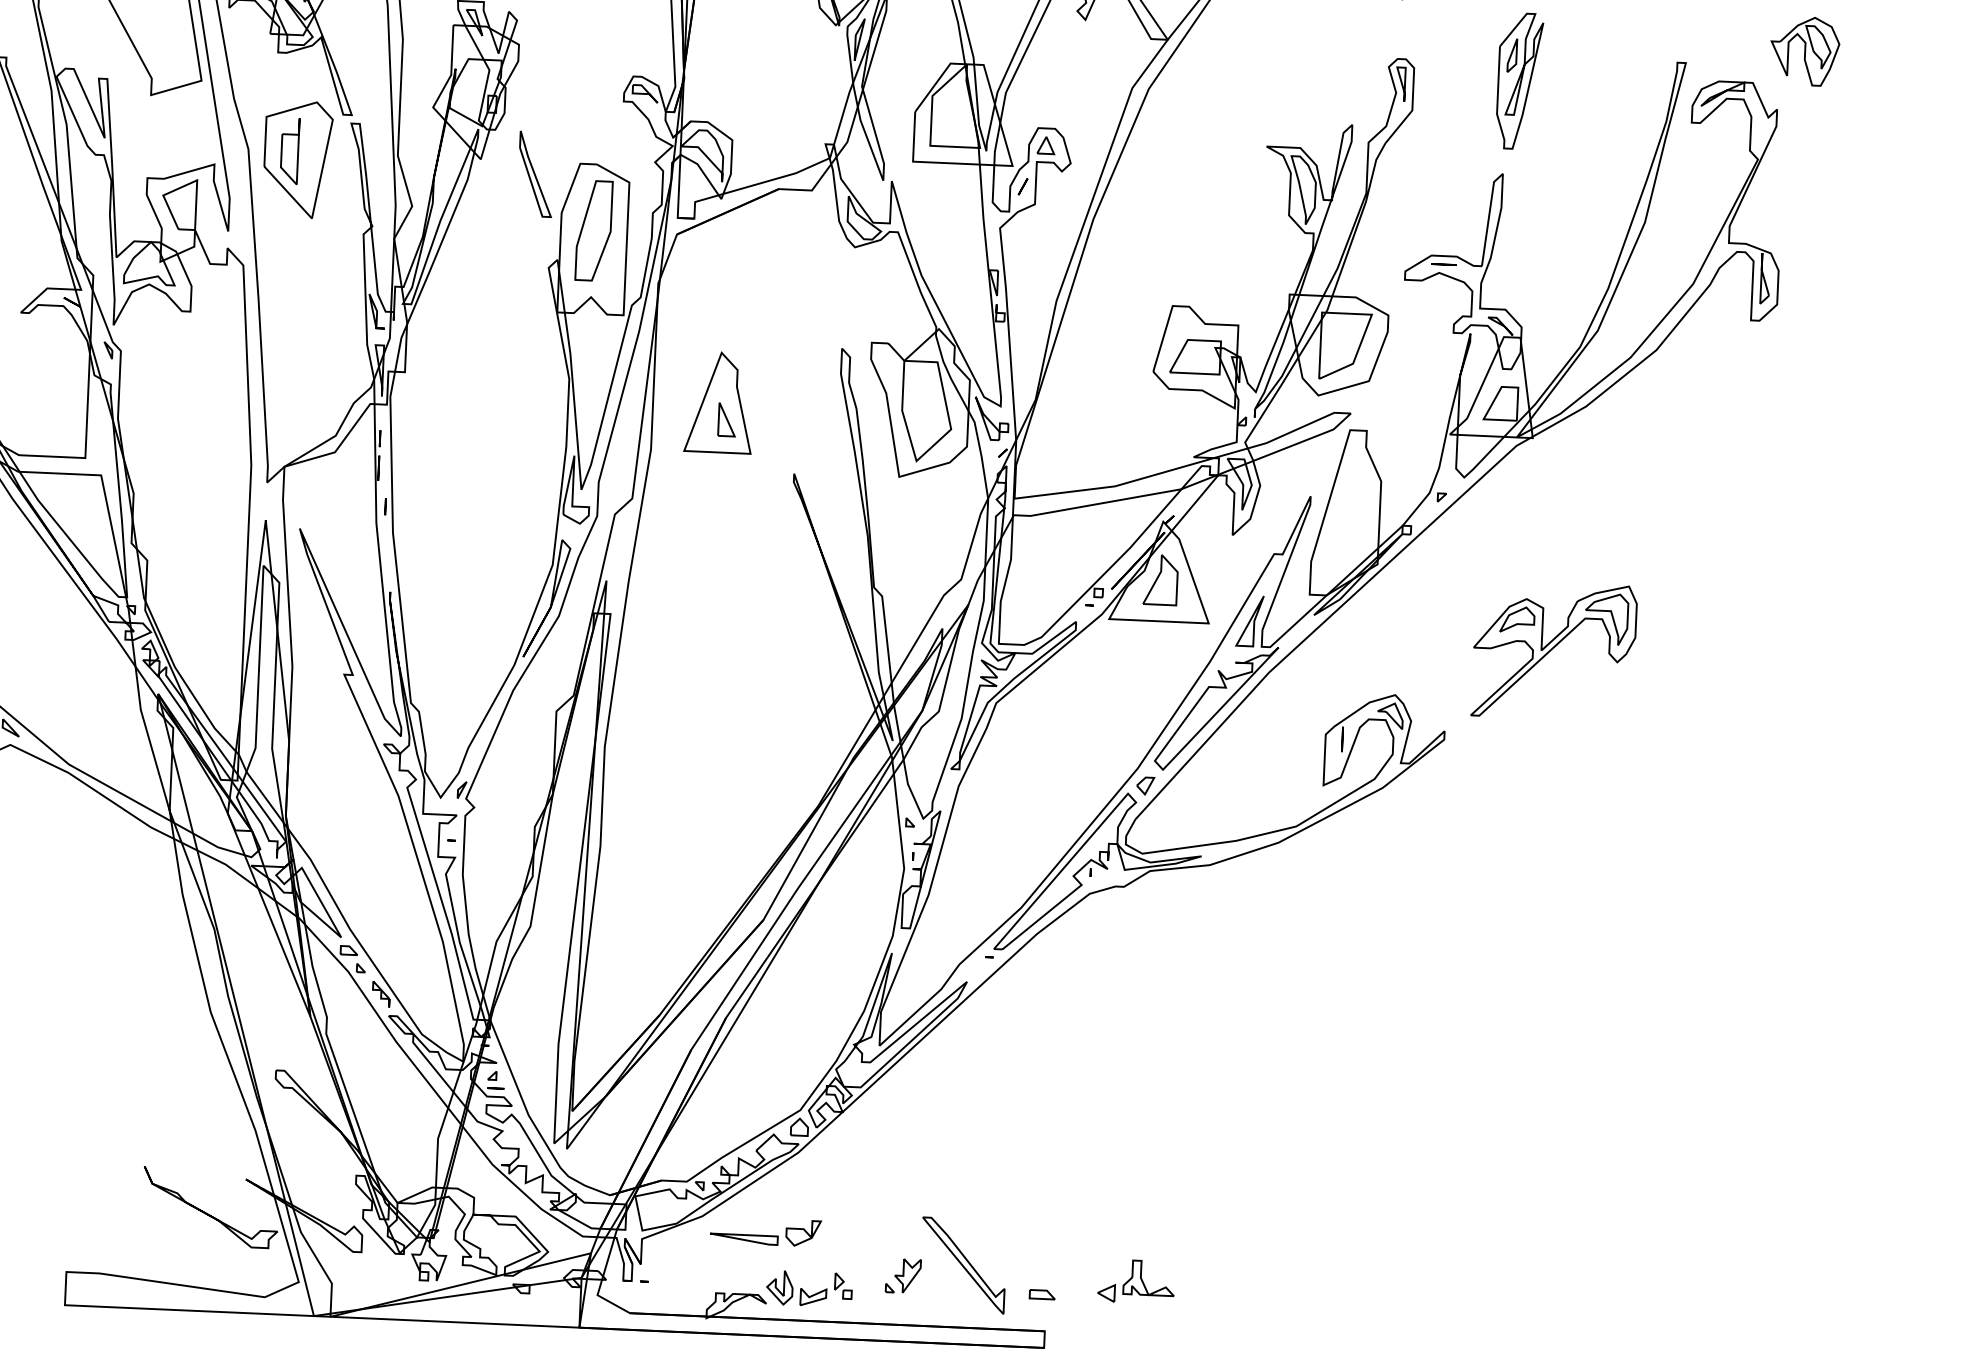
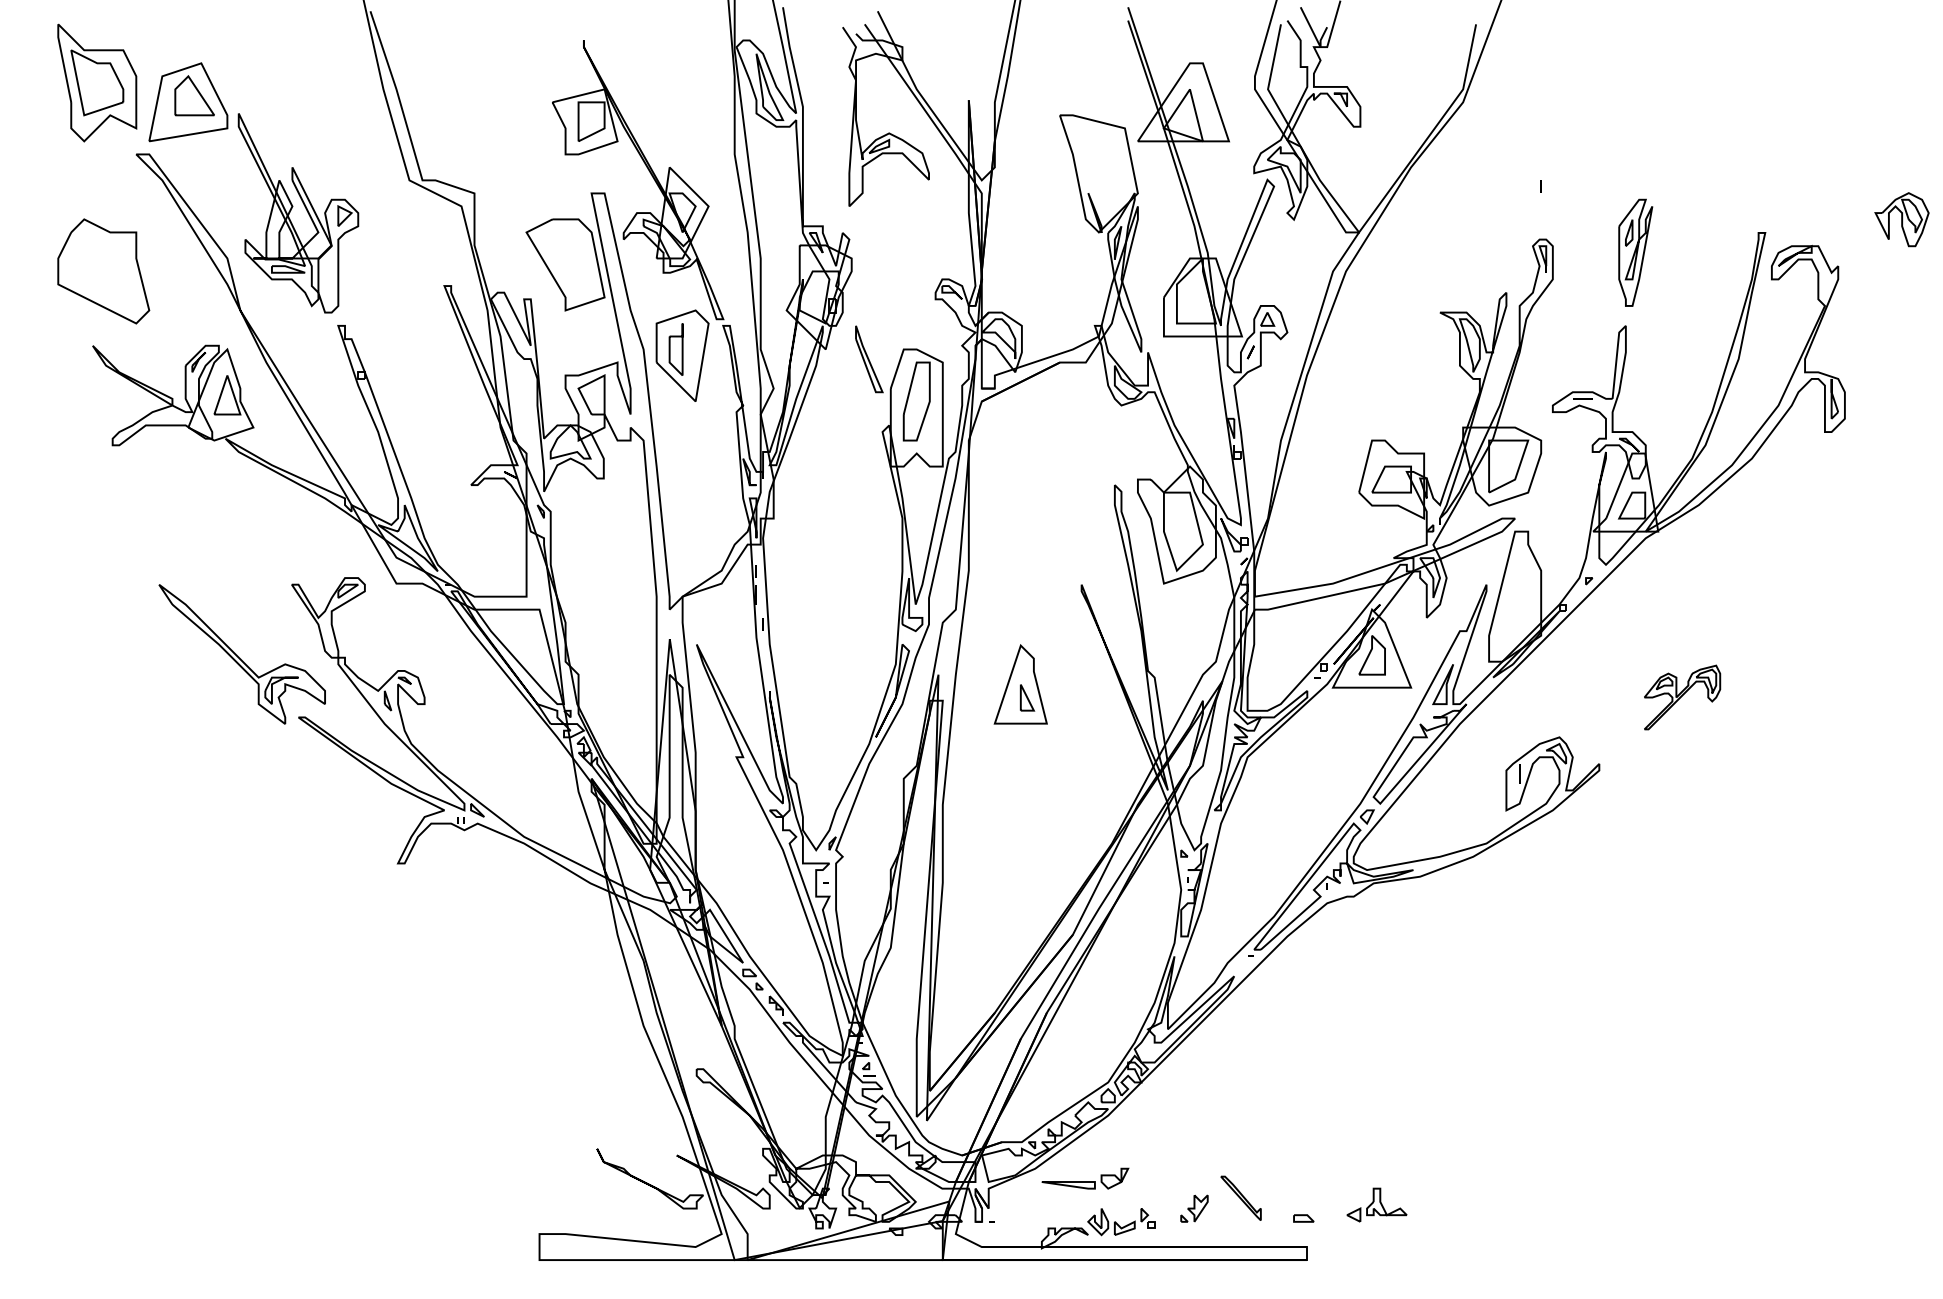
part: (1804, 51) -> (1901, 219), moved
part: (719, 402) -> (1020, 684), moved
part: (1554, 651) -> (1682, 697), size x0.6
part: (962, 1265) -> (1240, 1198), size x0.6

